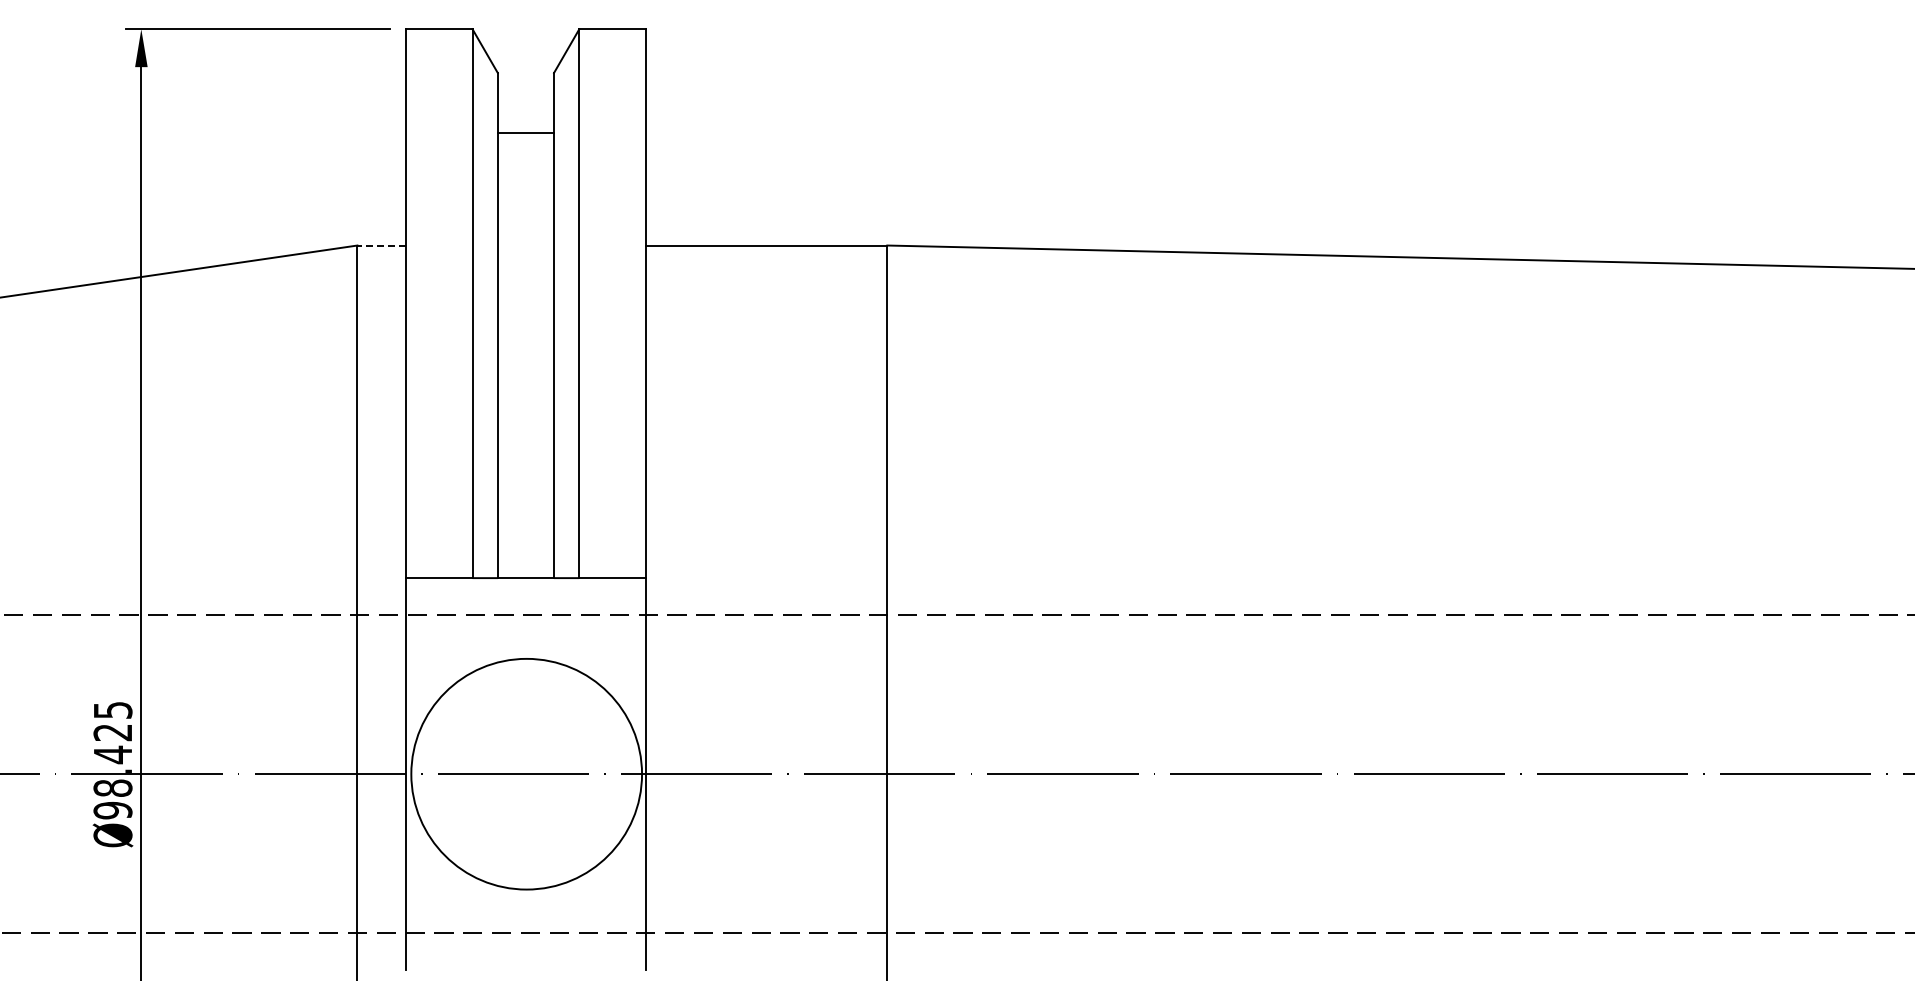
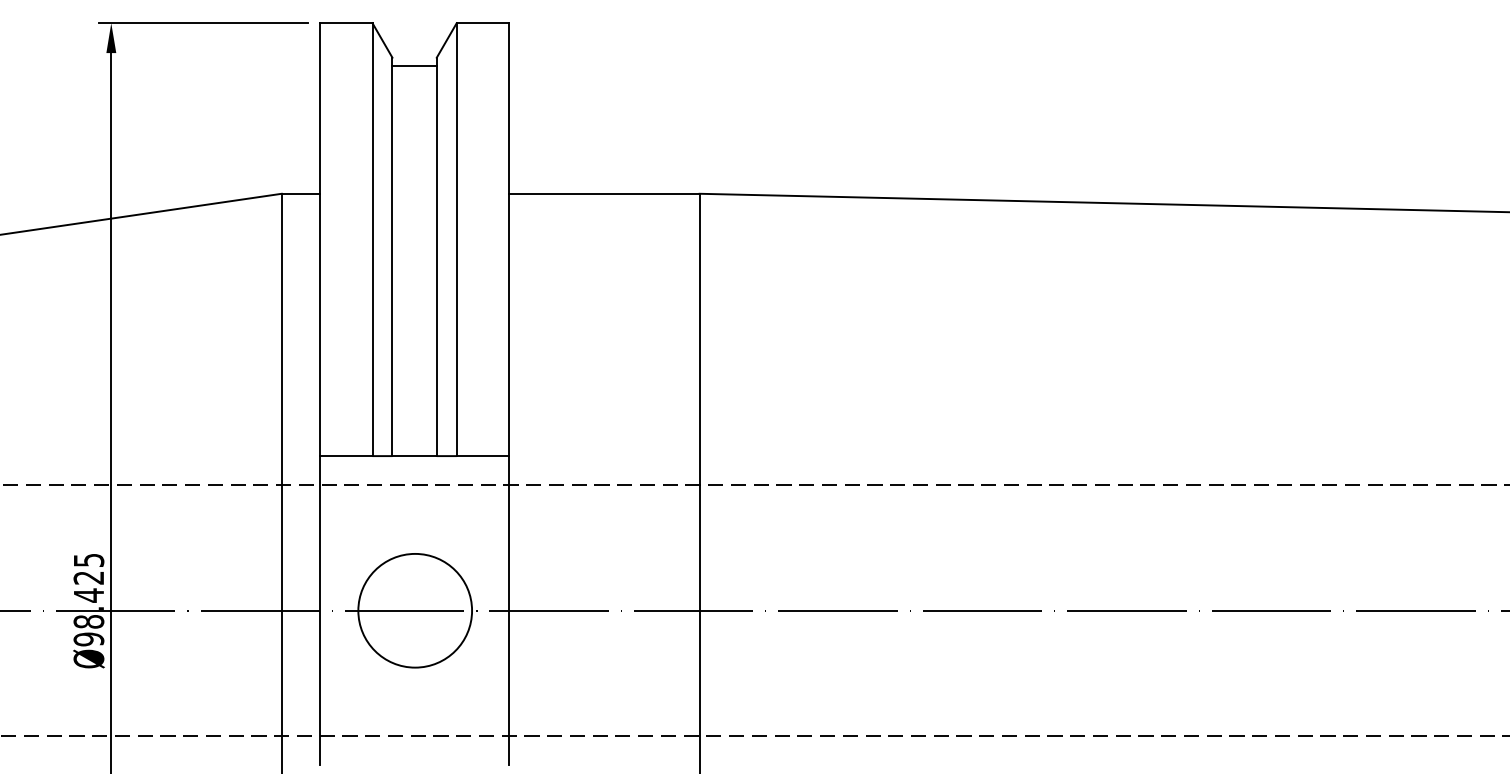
line: (525, 133) -> (414, 65), moved
line: (380, 245) -> (299, 193), dashed -> solid
circle: (526, 774) -> (415, 610), size x0.62

